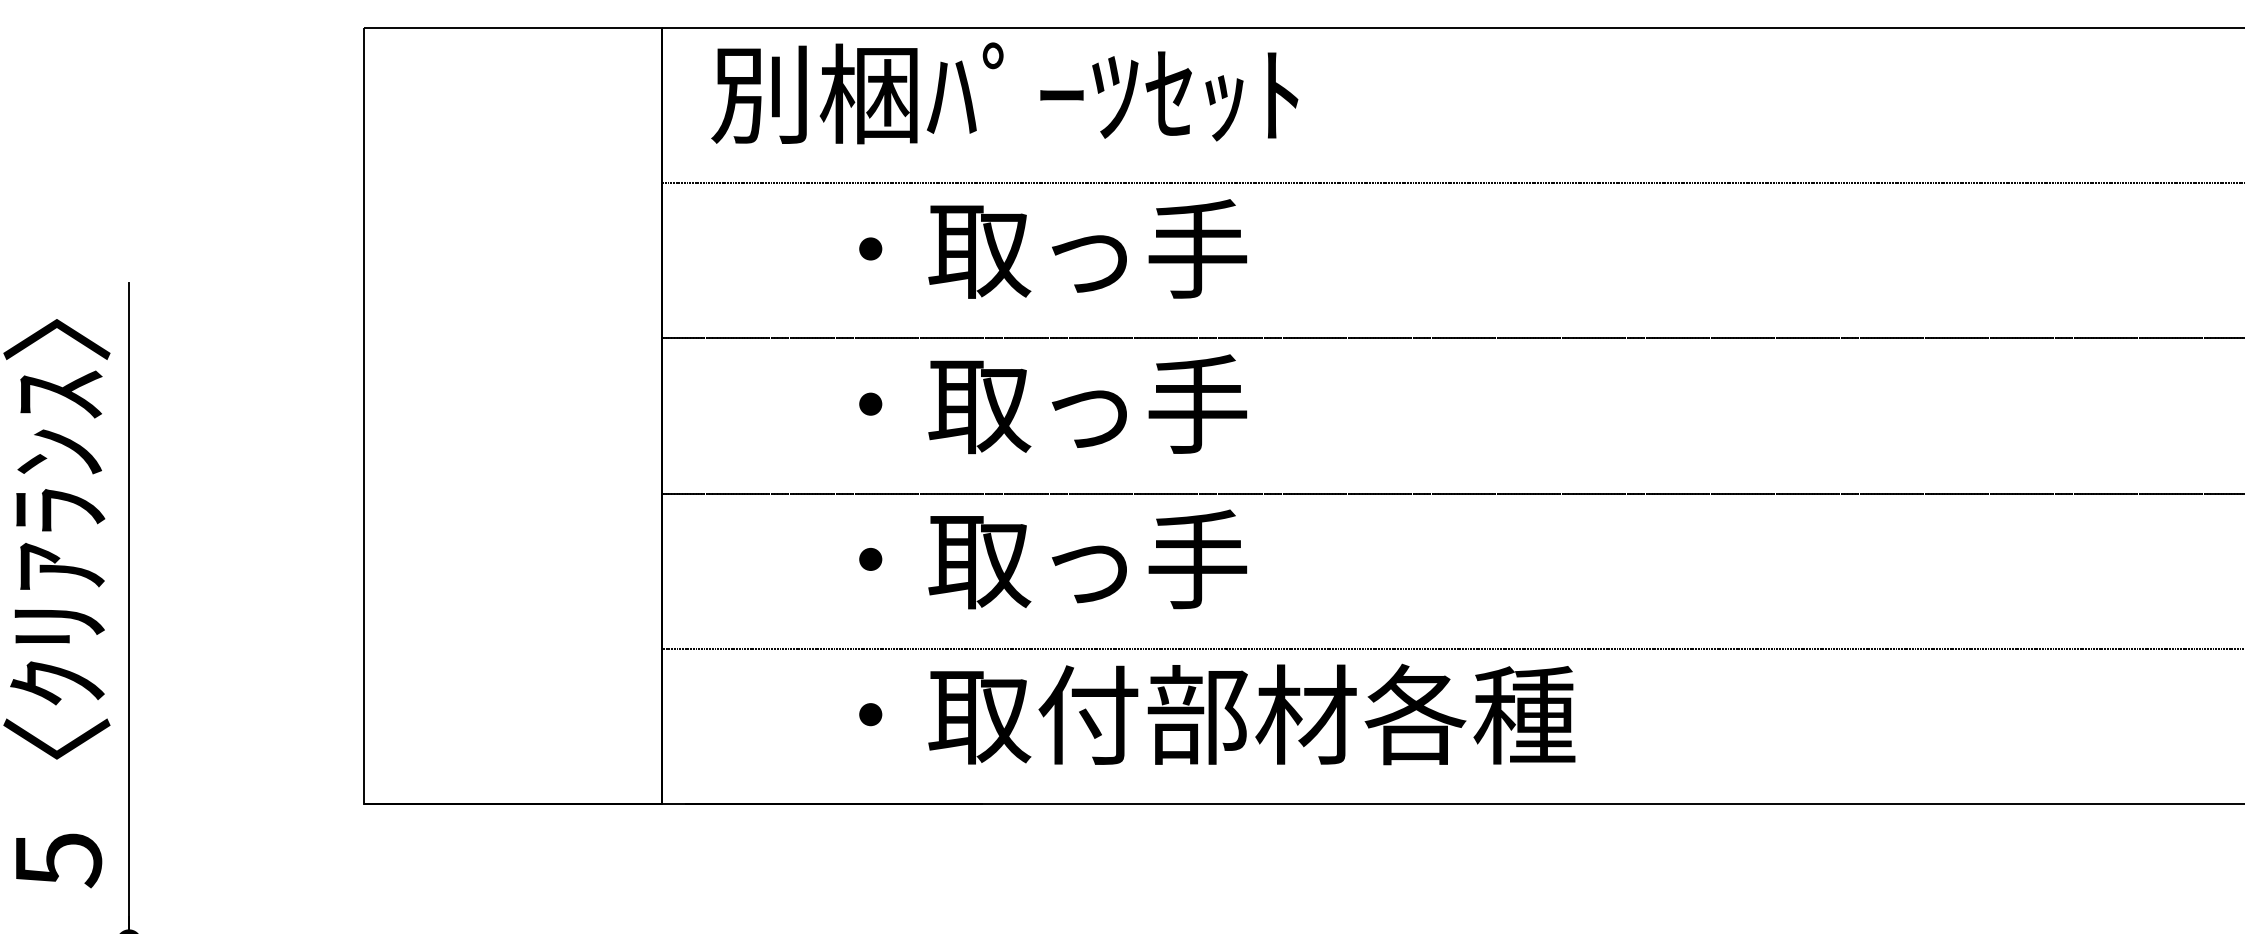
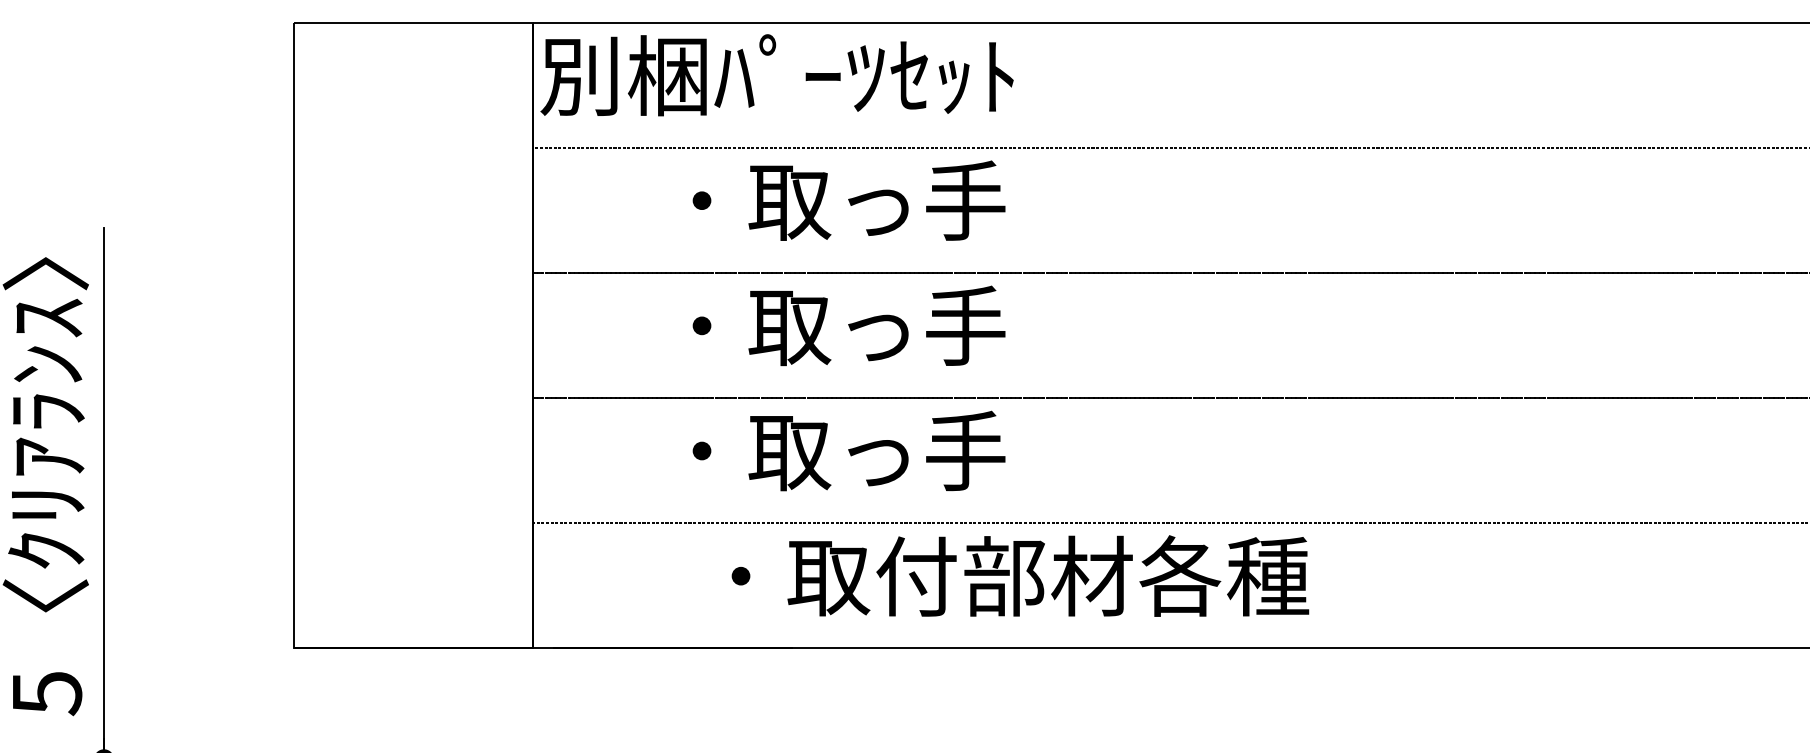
text: (1004, 93) -> (776, 75), moved
text: (1217, 713) -> (1020, 575), moved

